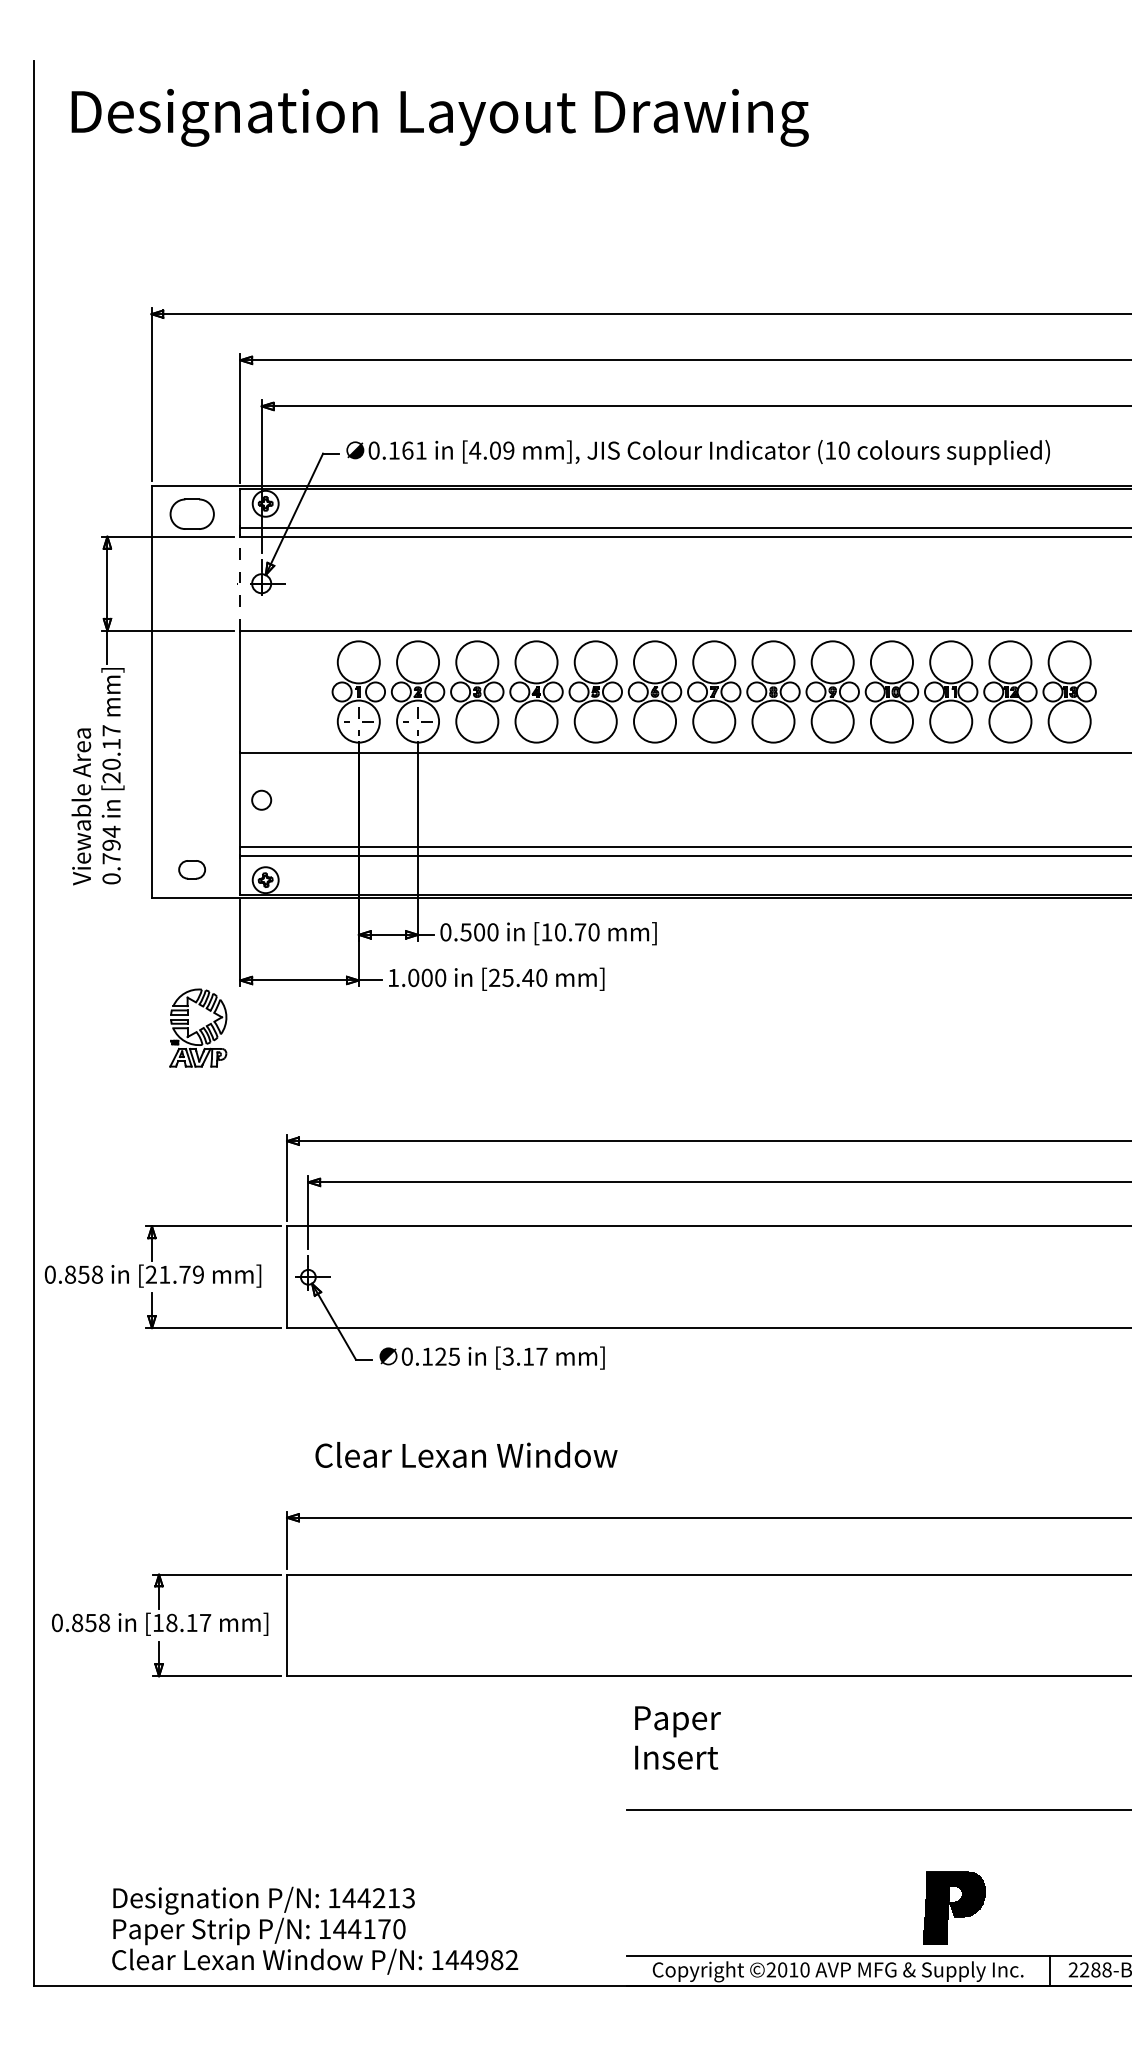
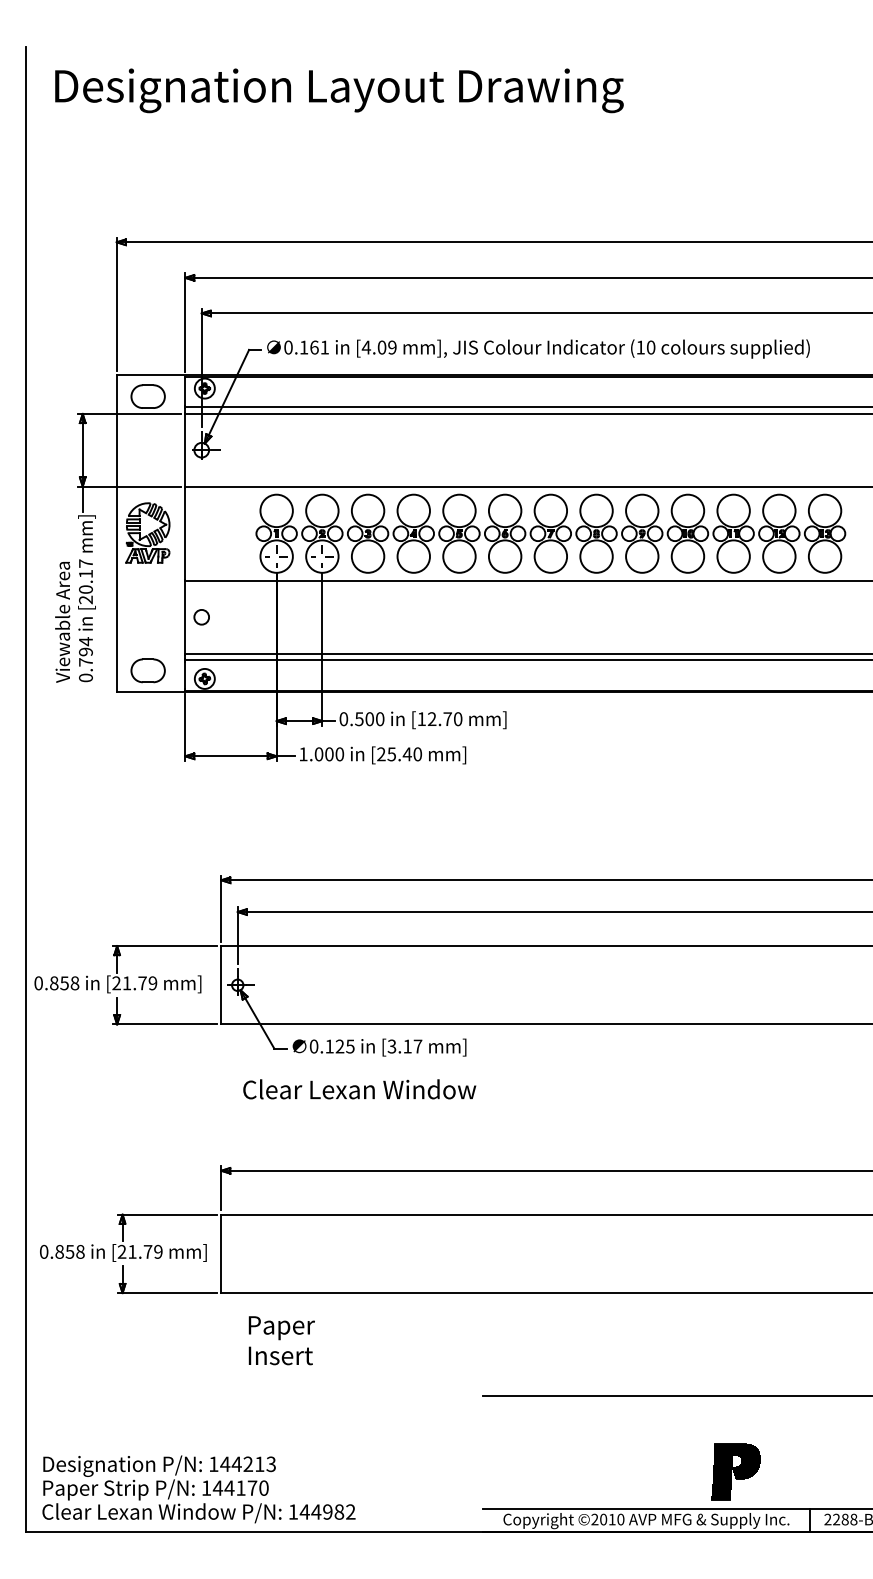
line: (240, 582) -> (185, 449), dashed -> solid
part: (191, 869) -> (147, 670), size x1.67
text: (559, 932) -> (431, 719), [10.70 -> [12.70
part: (197, 1027) -> (147, 532), moved
text: (466, 1455) -> (359, 1089), moved
text: (180, 1622) -> (139, 1251), [18.17 -> [21.79
text: (677, 1737) -> (281, 1340), moved
text: (314, 1930) -> (198, 1489), moved

